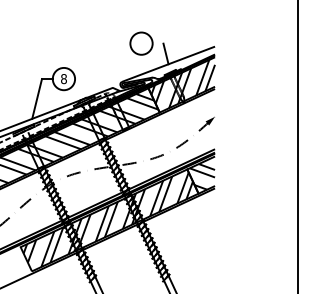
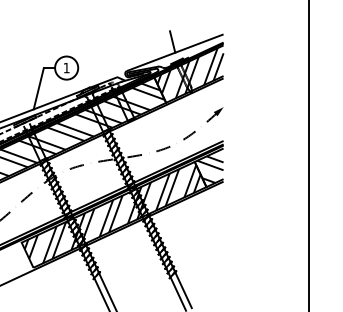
circle: (140, 42) -> (146, 30), removed
text: (63, 78) -> (66, 67), 8 -> 1

